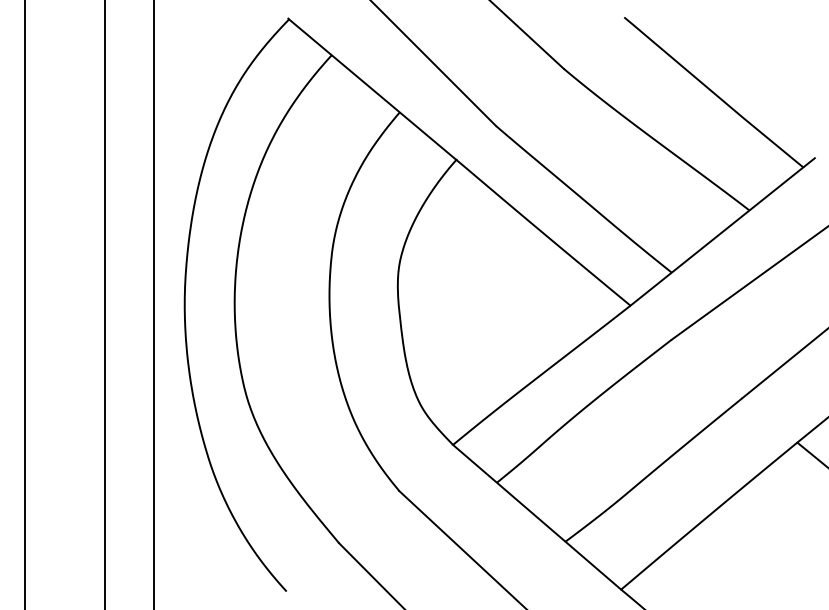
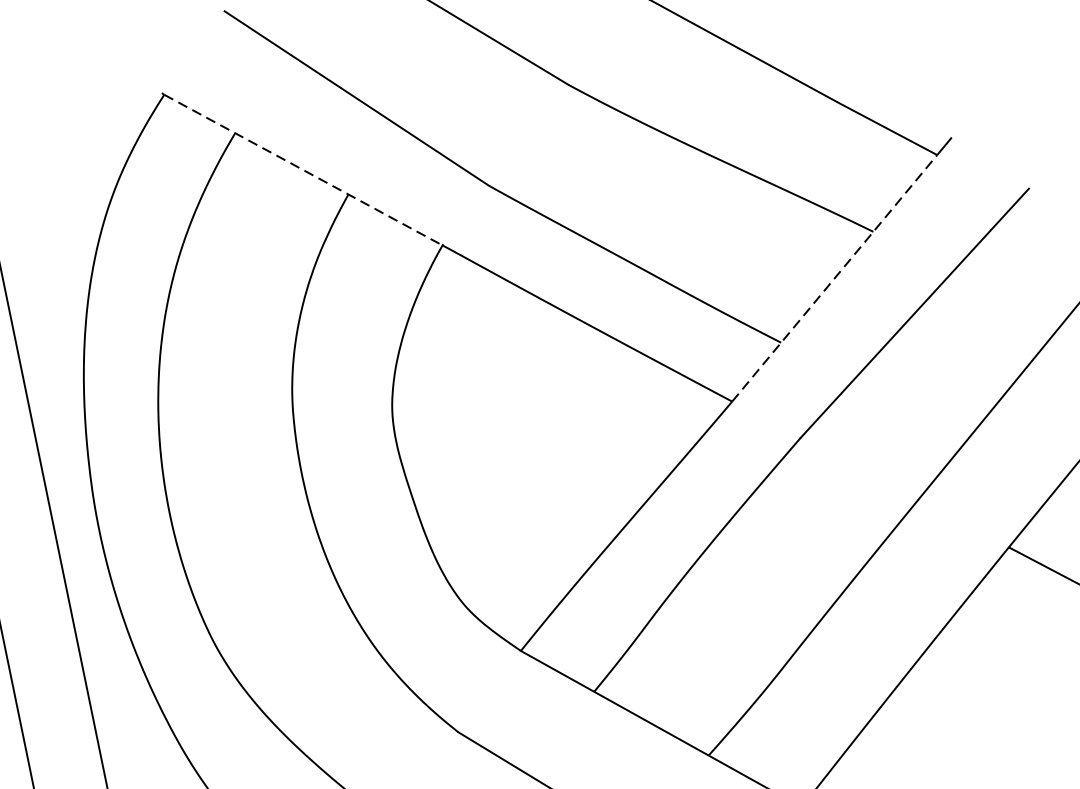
line: (373, 89) -> (304, 169), solid -> dashed
line: (716, 236) -> (834, 278), solid -> dashed

